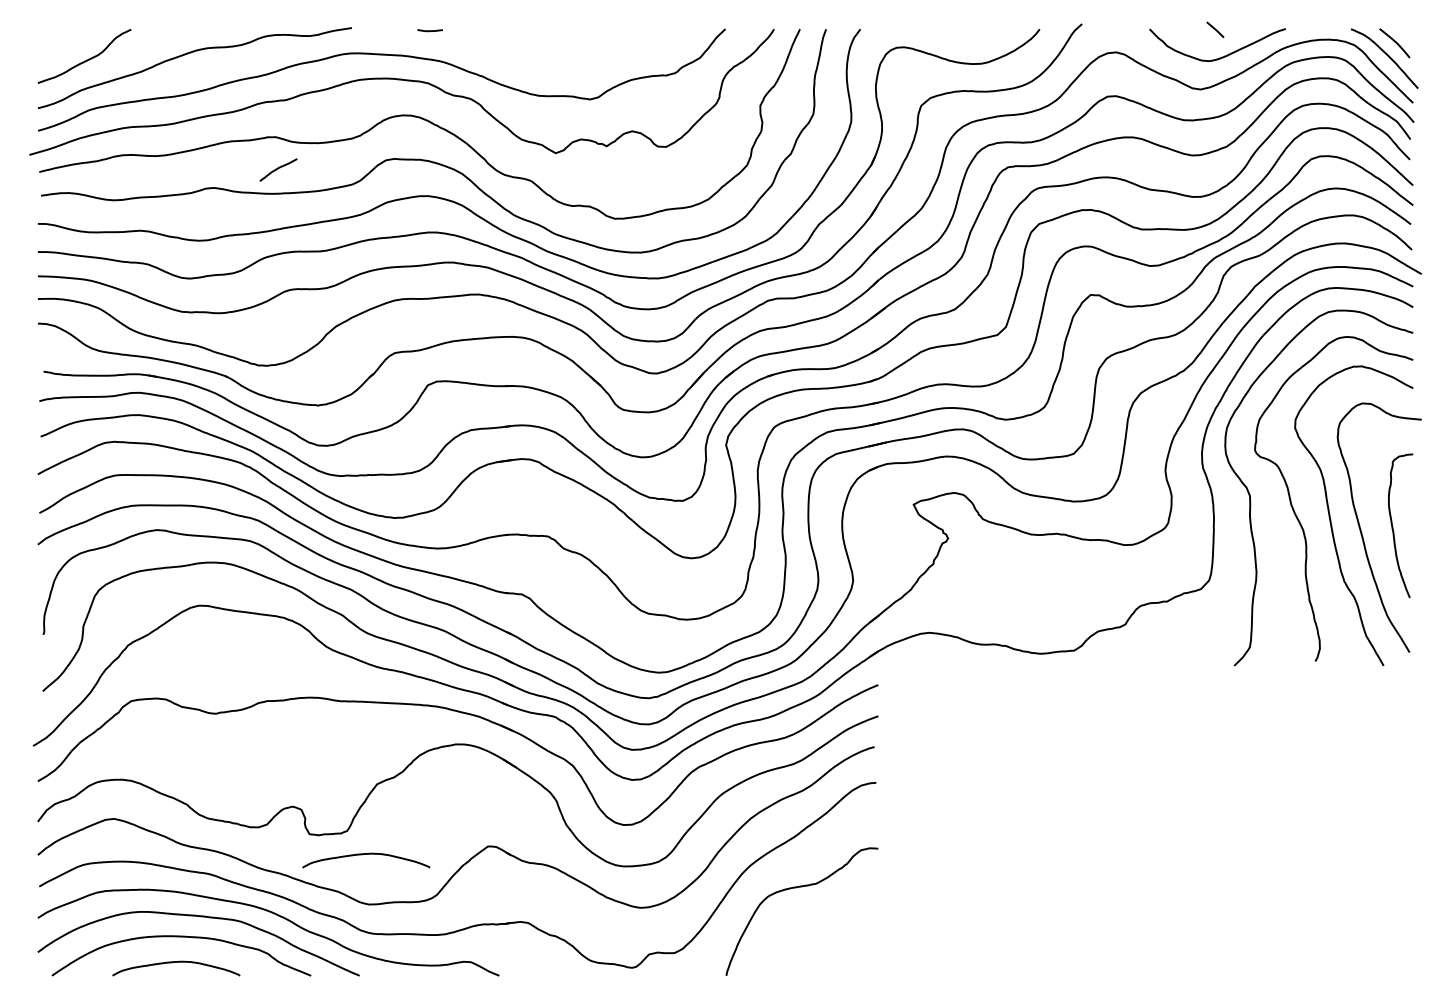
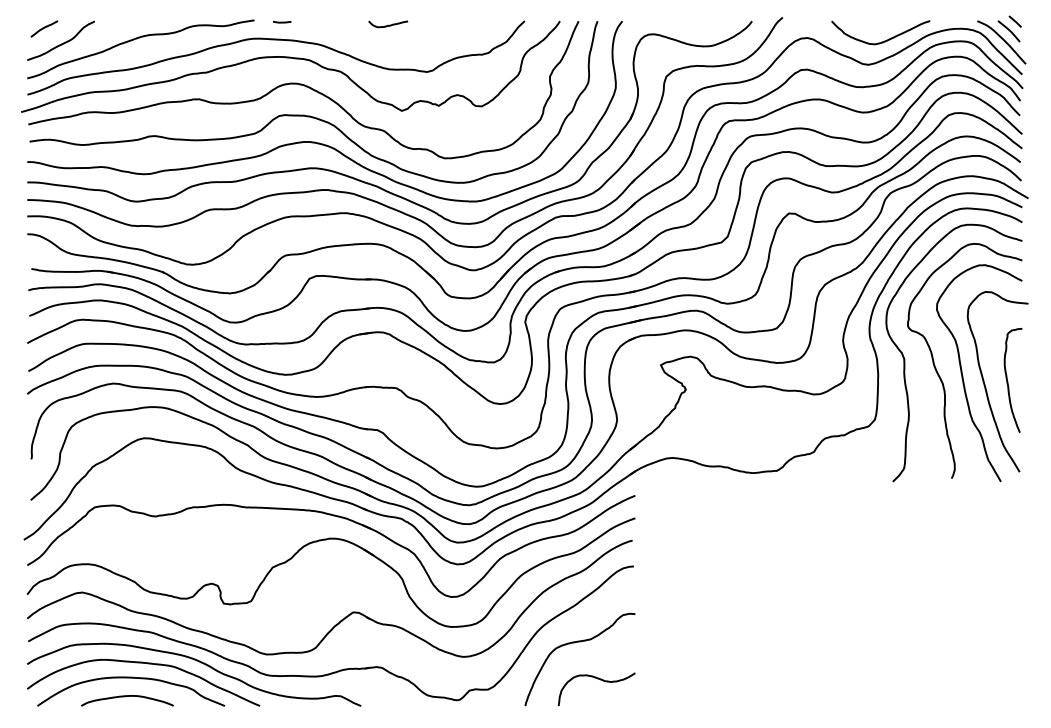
line: (1215, 29) -> (1015, 21), moved
line: (429, 30) -> (281, 22), moved
curve: (536, 34) -> (388, 25), added
curve: (278, 169) -> (44, 28), moved
curve: (366, 854) -> (265, 618), removed
curve: (828, 939) -> (599, 679), added

